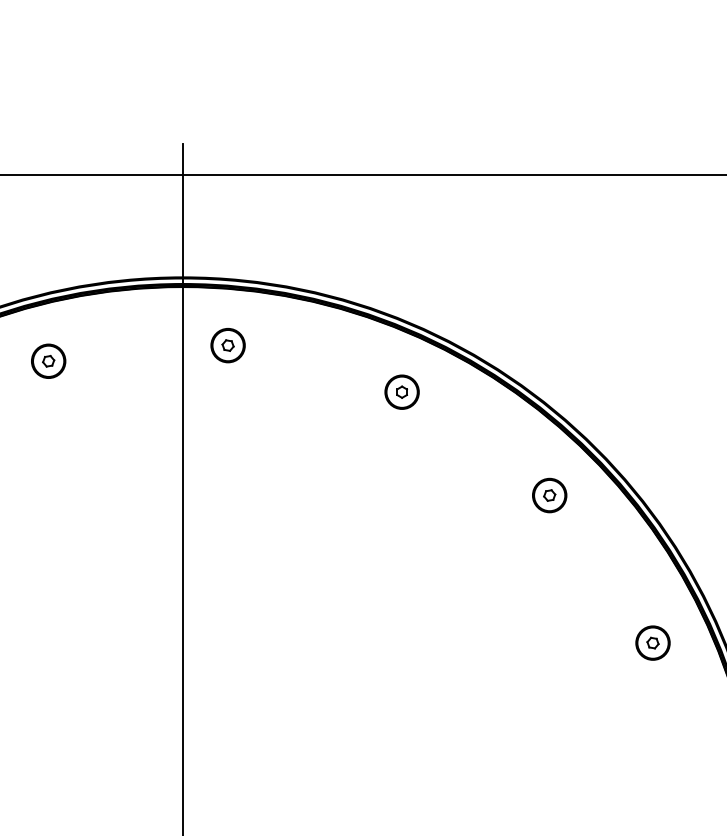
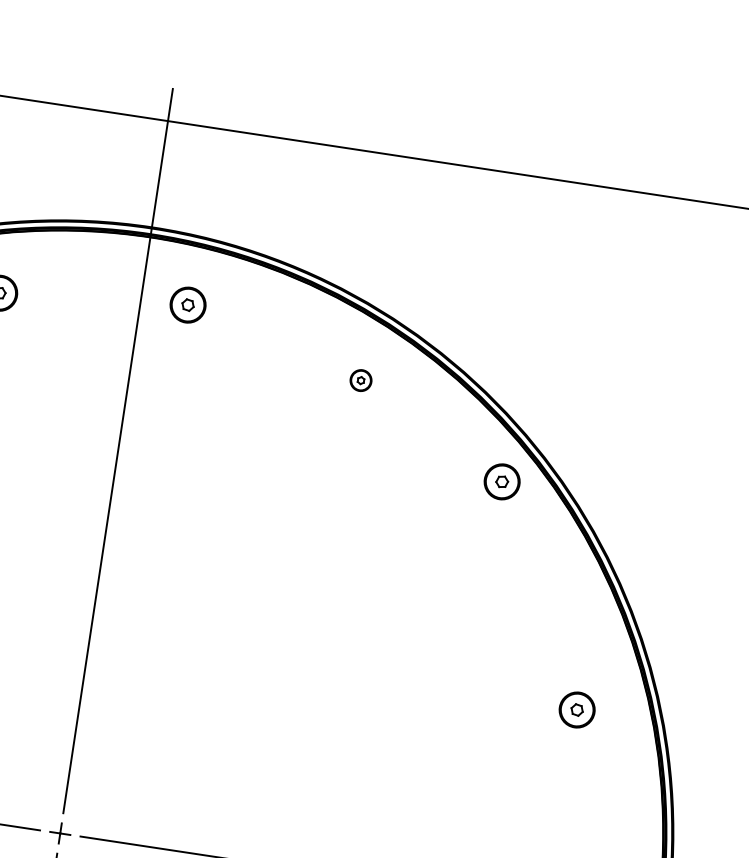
part: (401, 391) -> (360, 379), size x0.6
part: (549, 495) -> (501, 481), moved
part: (652, 642) -> (576, 709), moved

